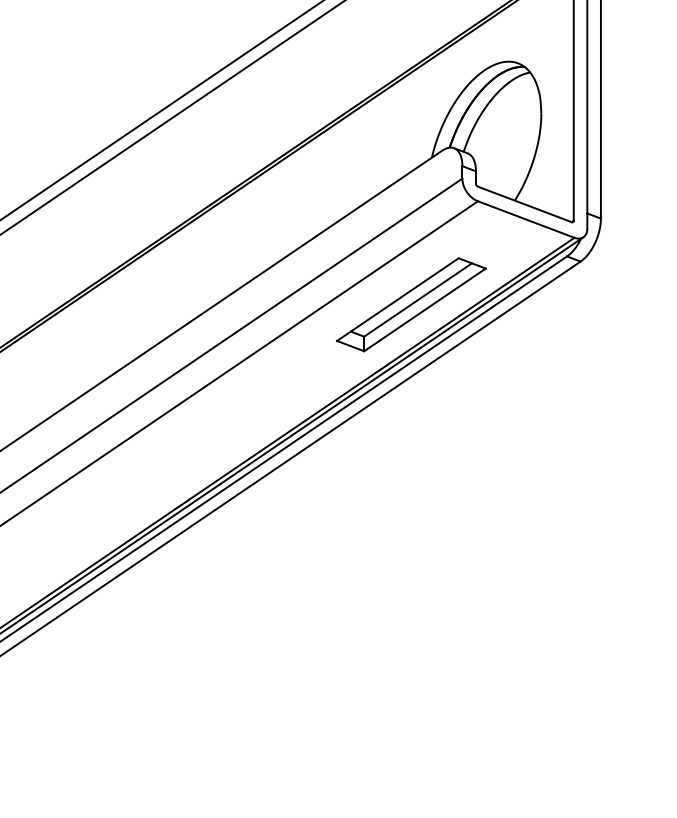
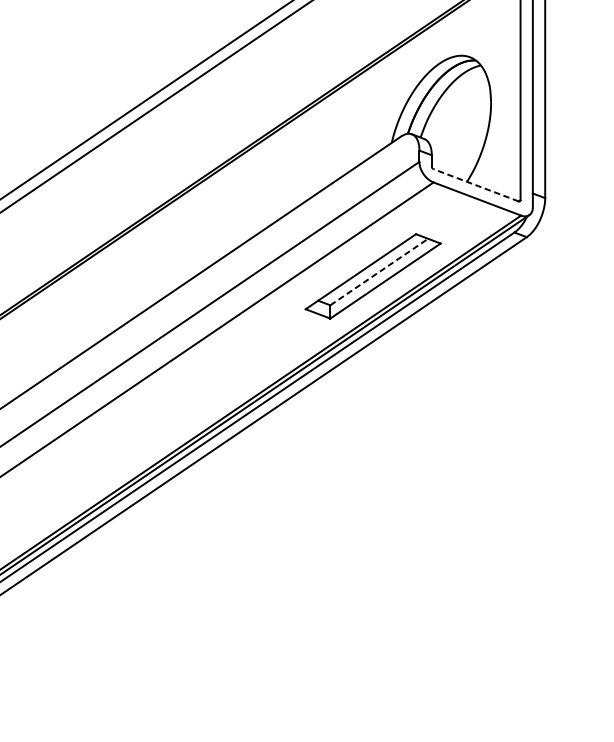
line: (524, 204) -> (475, 185), solid -> dashed
line: (418, 299) -> (379, 271), solid -> dashed

